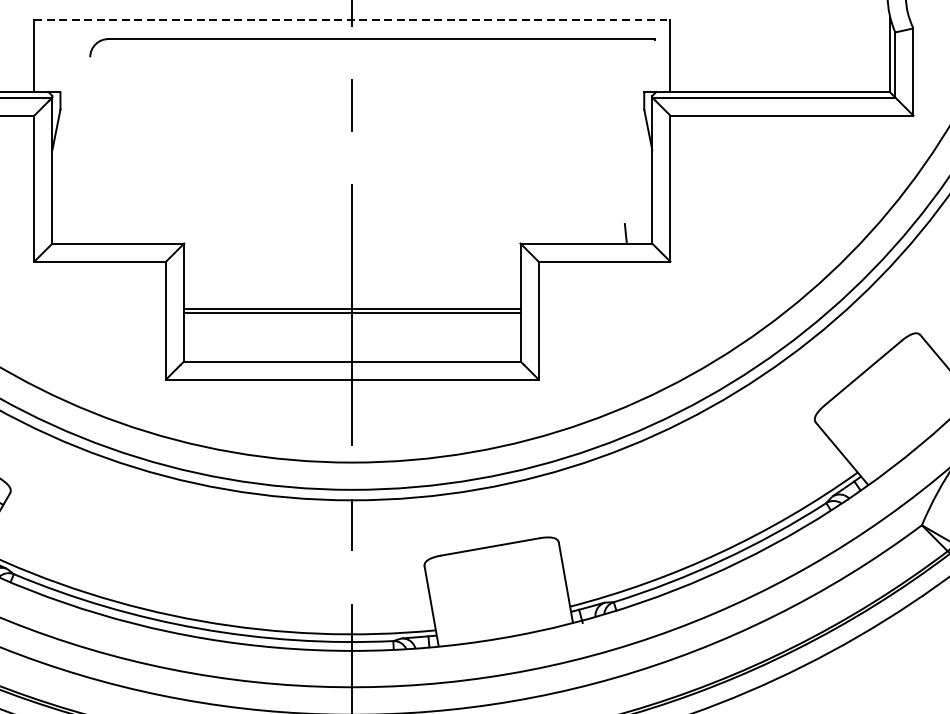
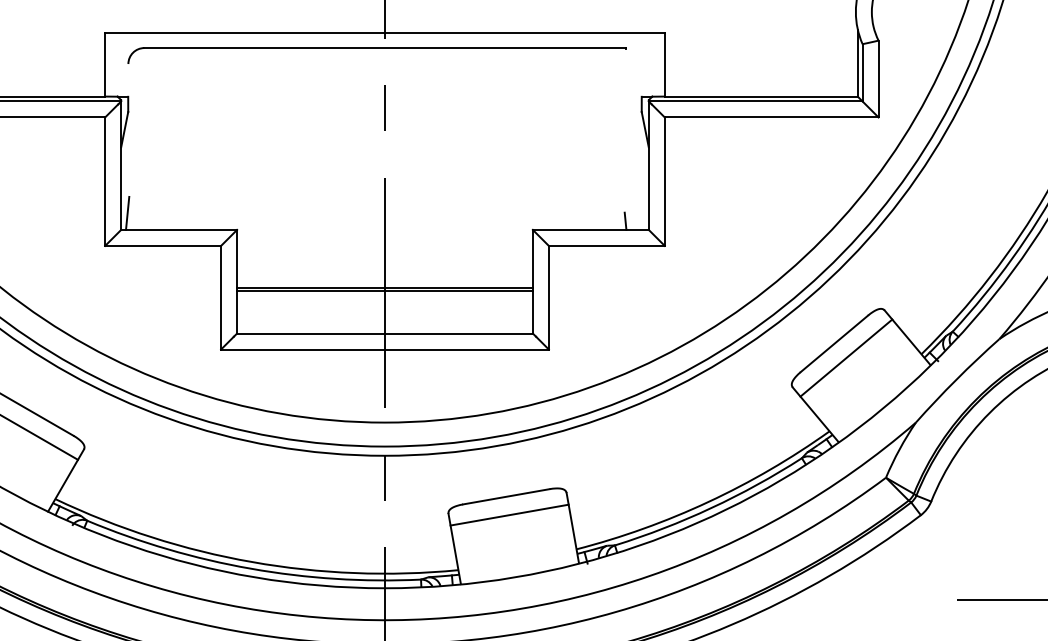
line: (351, 19) -> (384, 32), dashed -> solid
part: (372, 39) -> (376, 48), moved
line: (59, 223) -> (127, 212), added
line: (877, 388) -> (846, 357), added
line: (493, 567) -> (509, 514), added

